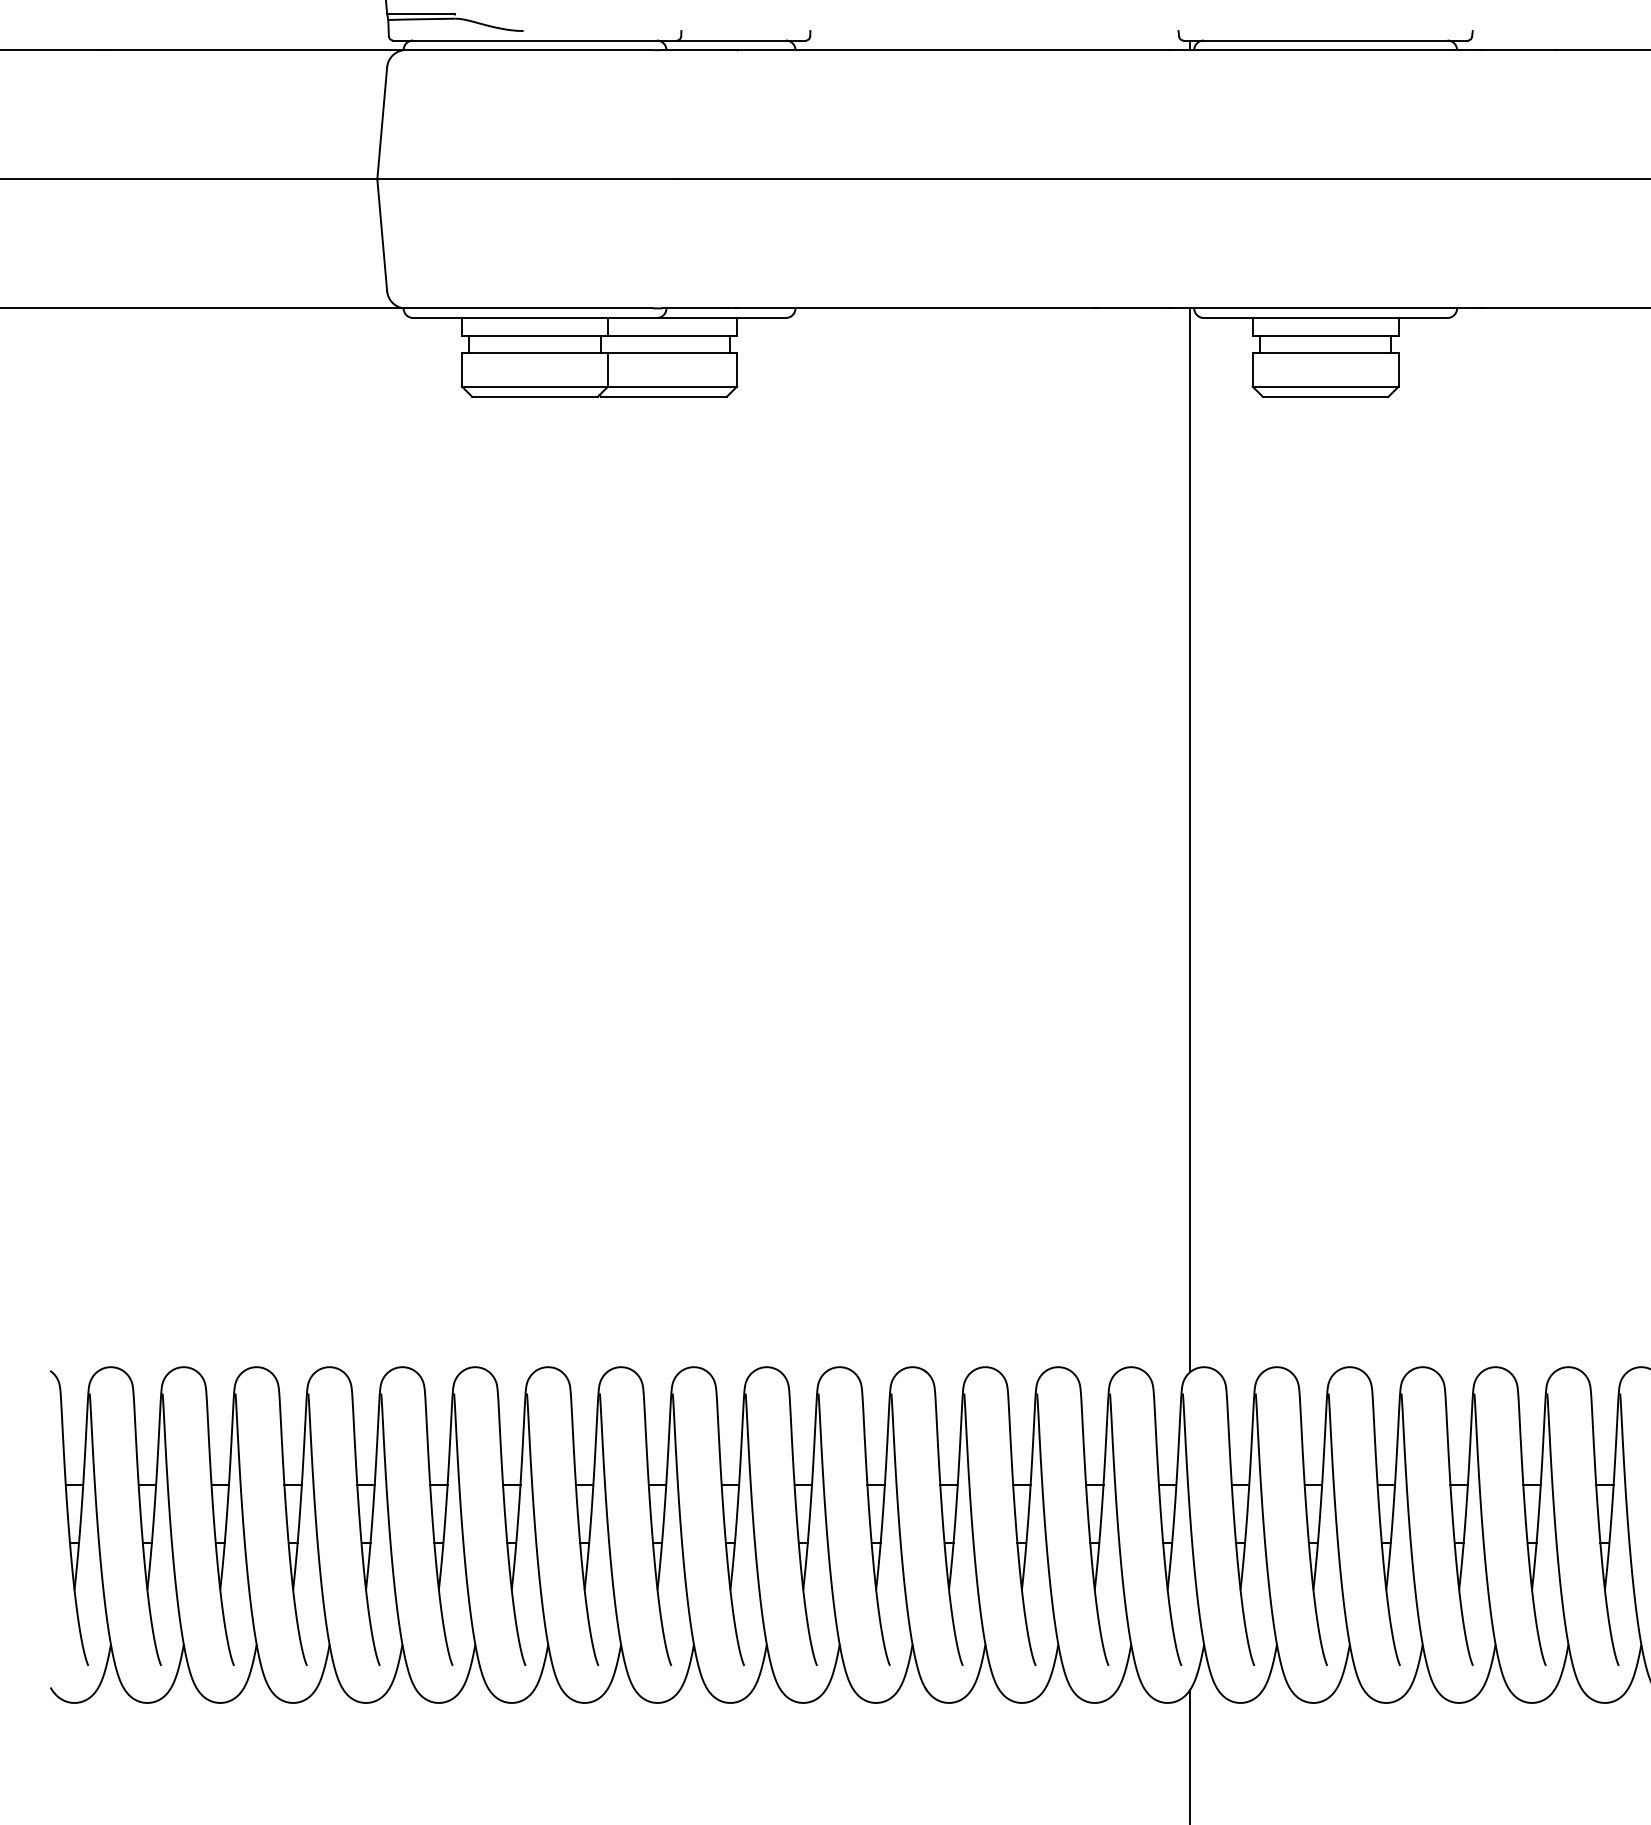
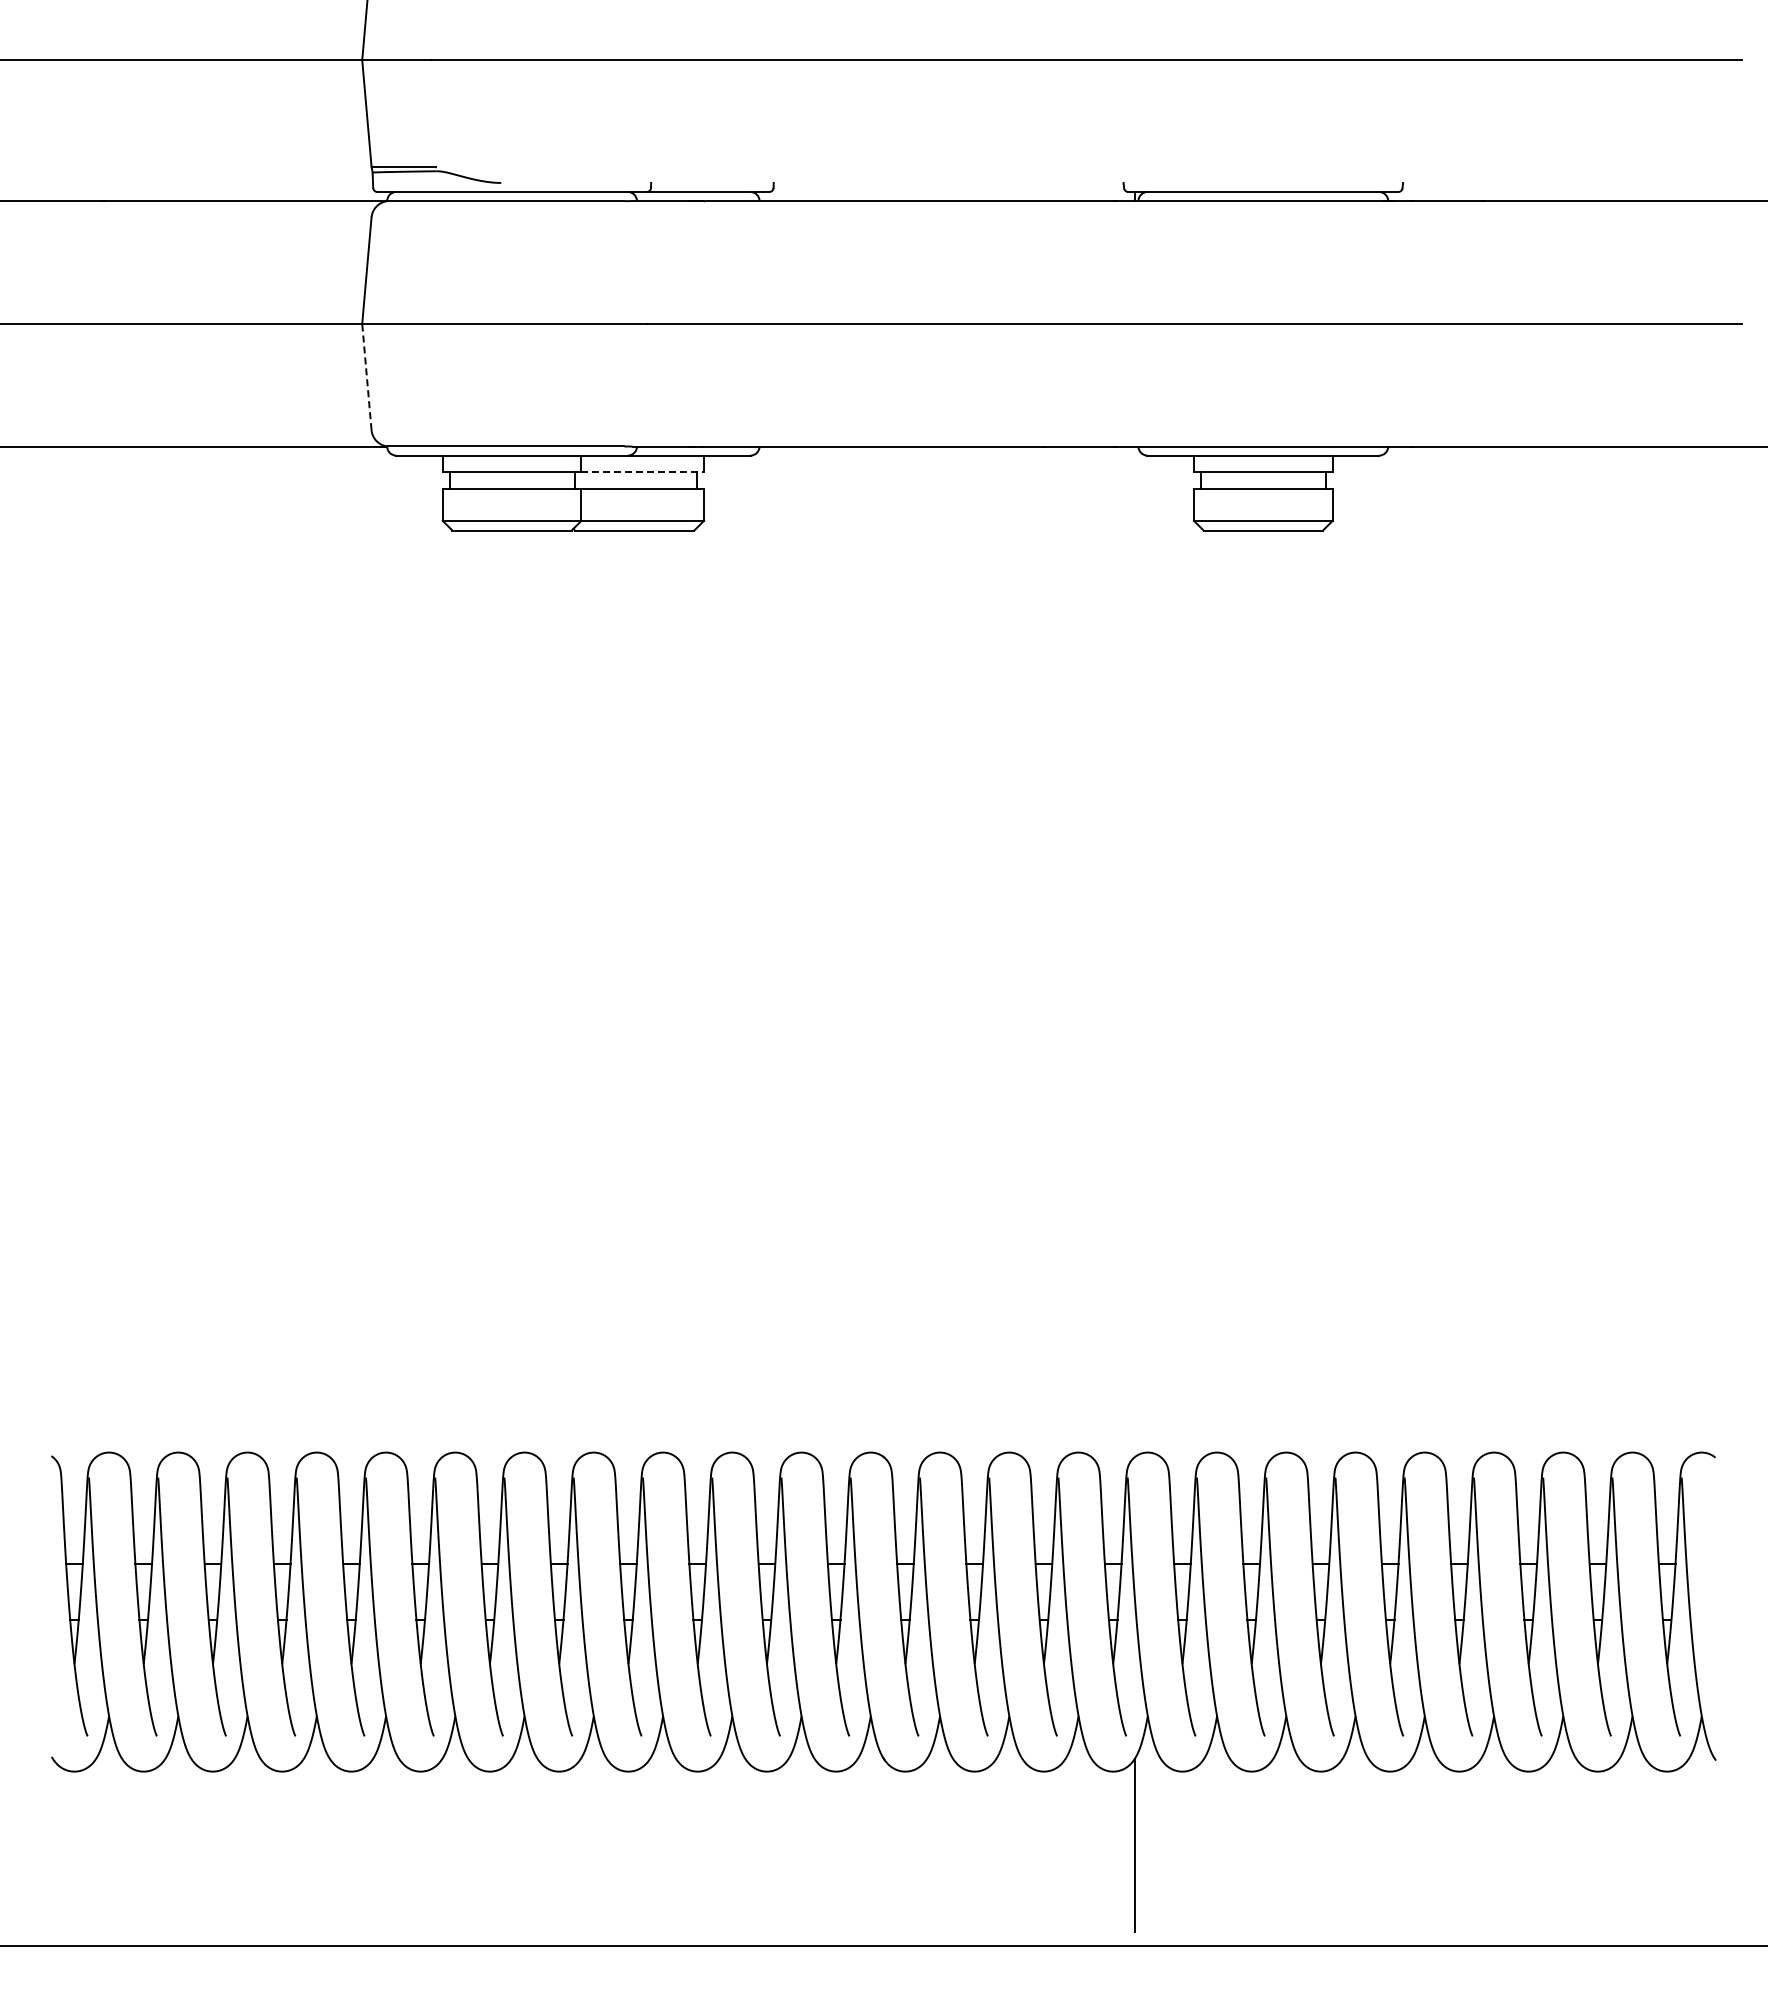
line: (381, 234) -> (366, 376), solid -> dashed
line: (673, 335) -> (643, 472), solid -> dashed
line: (1190, 839) -> (1134, 951), removed

